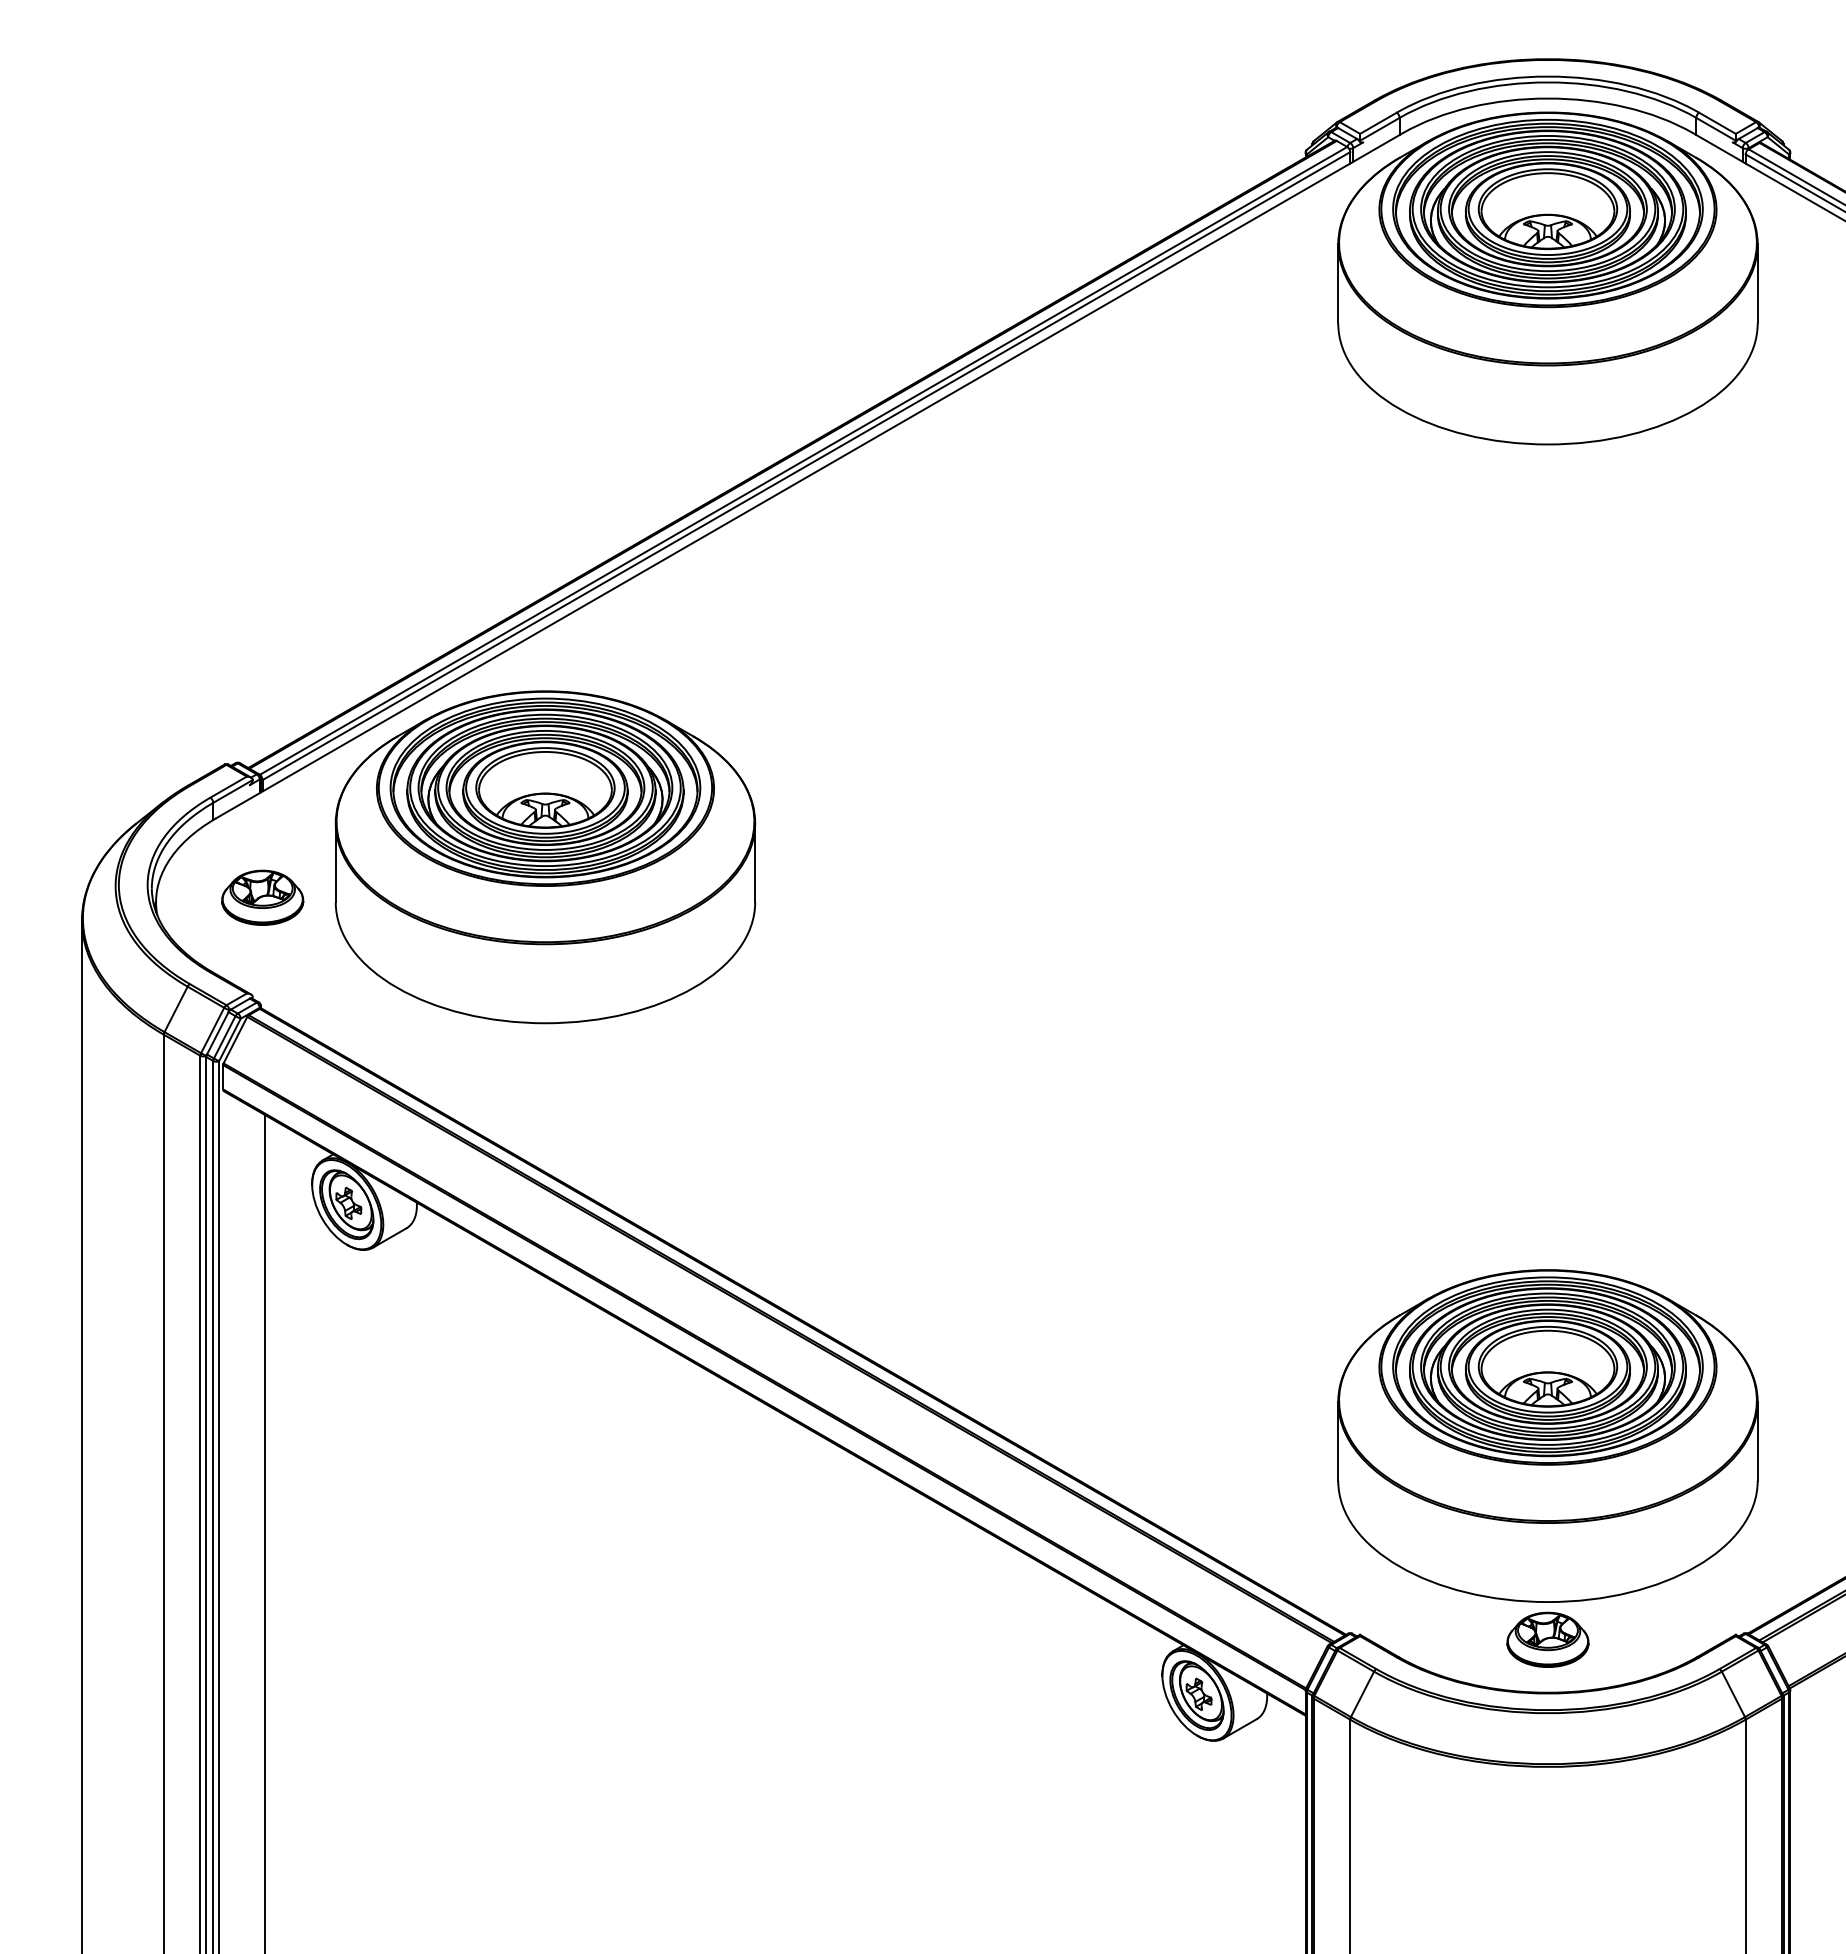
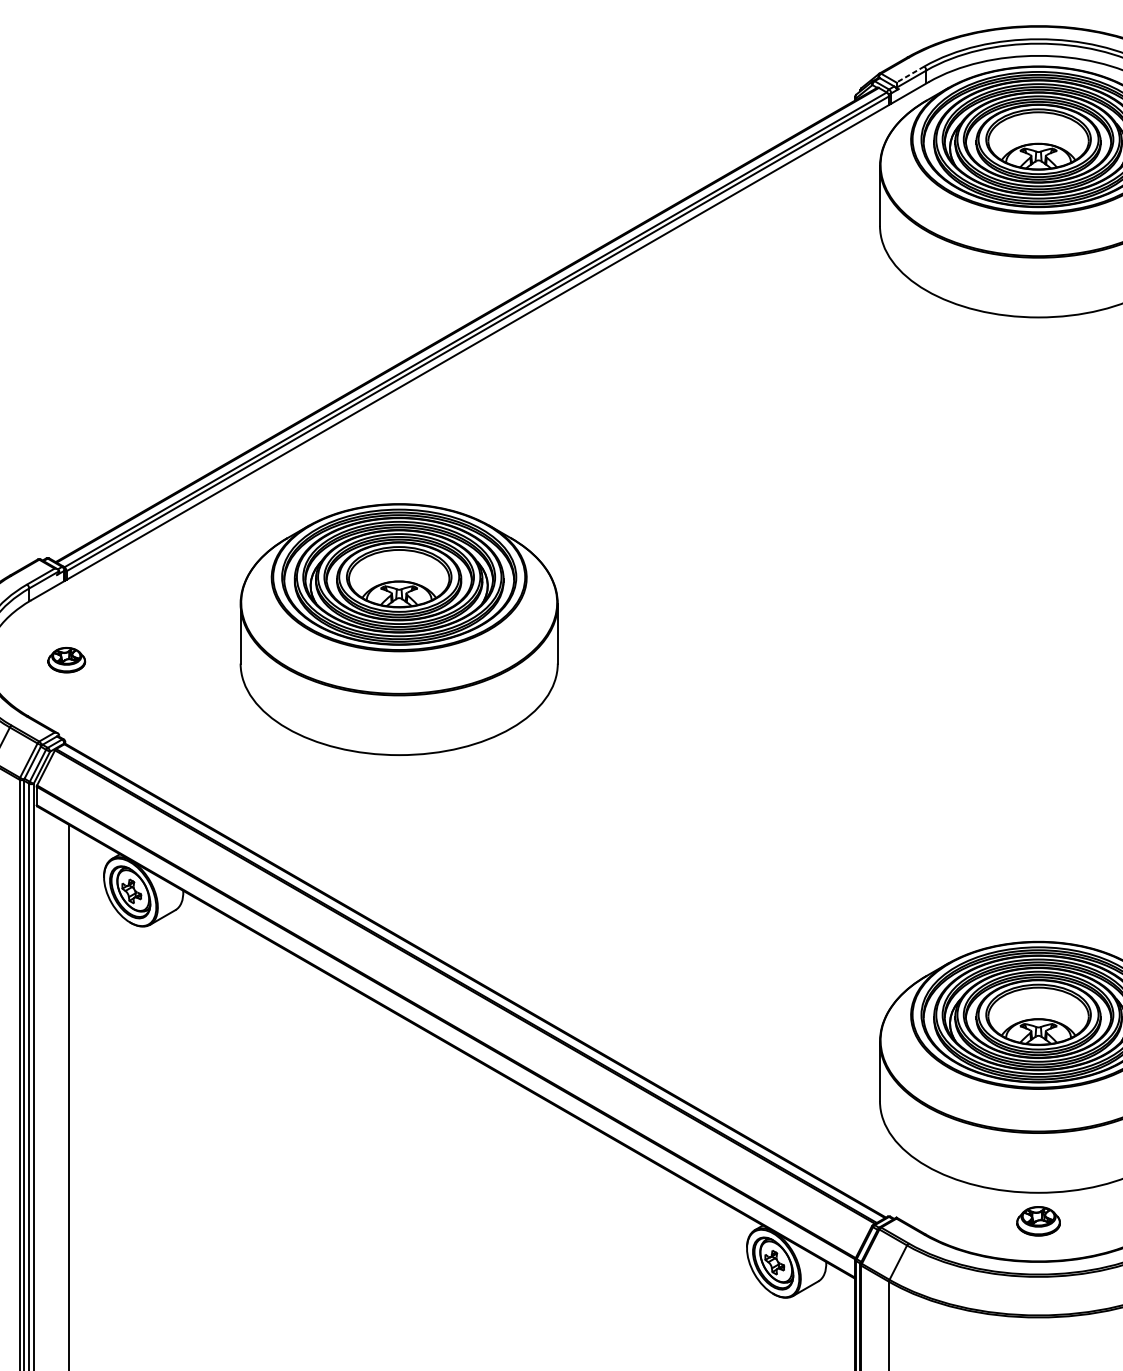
line: (1377, 123) -> (909, 74), solid -> dashed
part: (545, 857) -> (399, 629), moved
part: (262, 897) -> (66, 660), size x0.6
part: (1547, 1639) -> (1038, 1221), size x0.7

